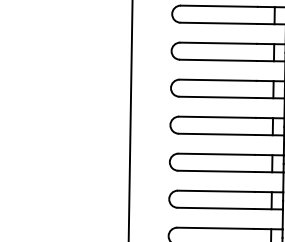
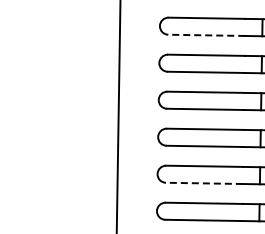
line: (218, 23) -> (206, 35), solid -> dashed
line: (216, 171) -> (204, 183), solid -> dashed

